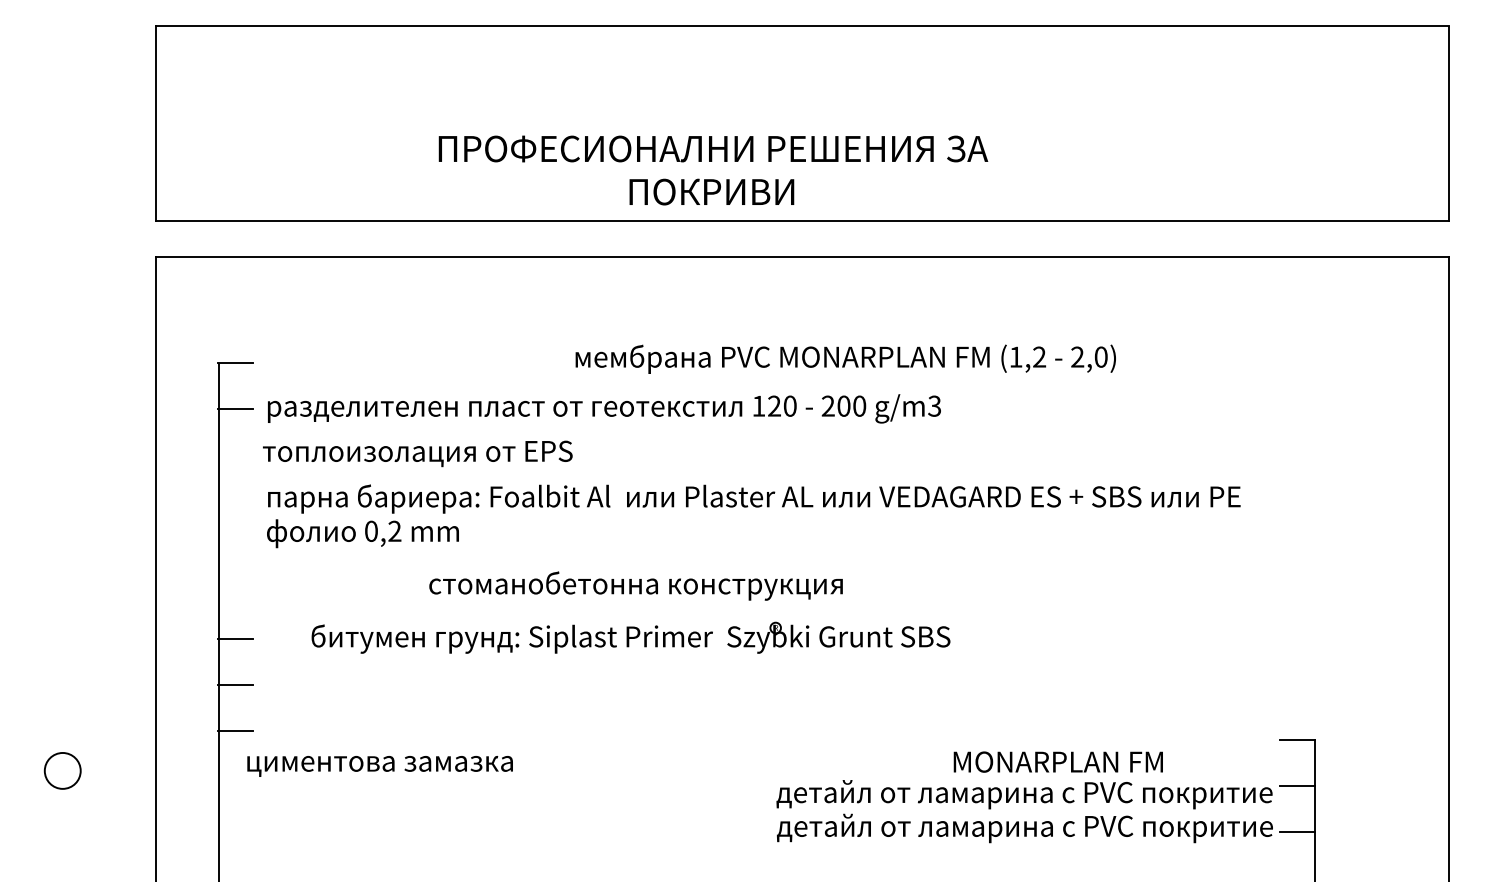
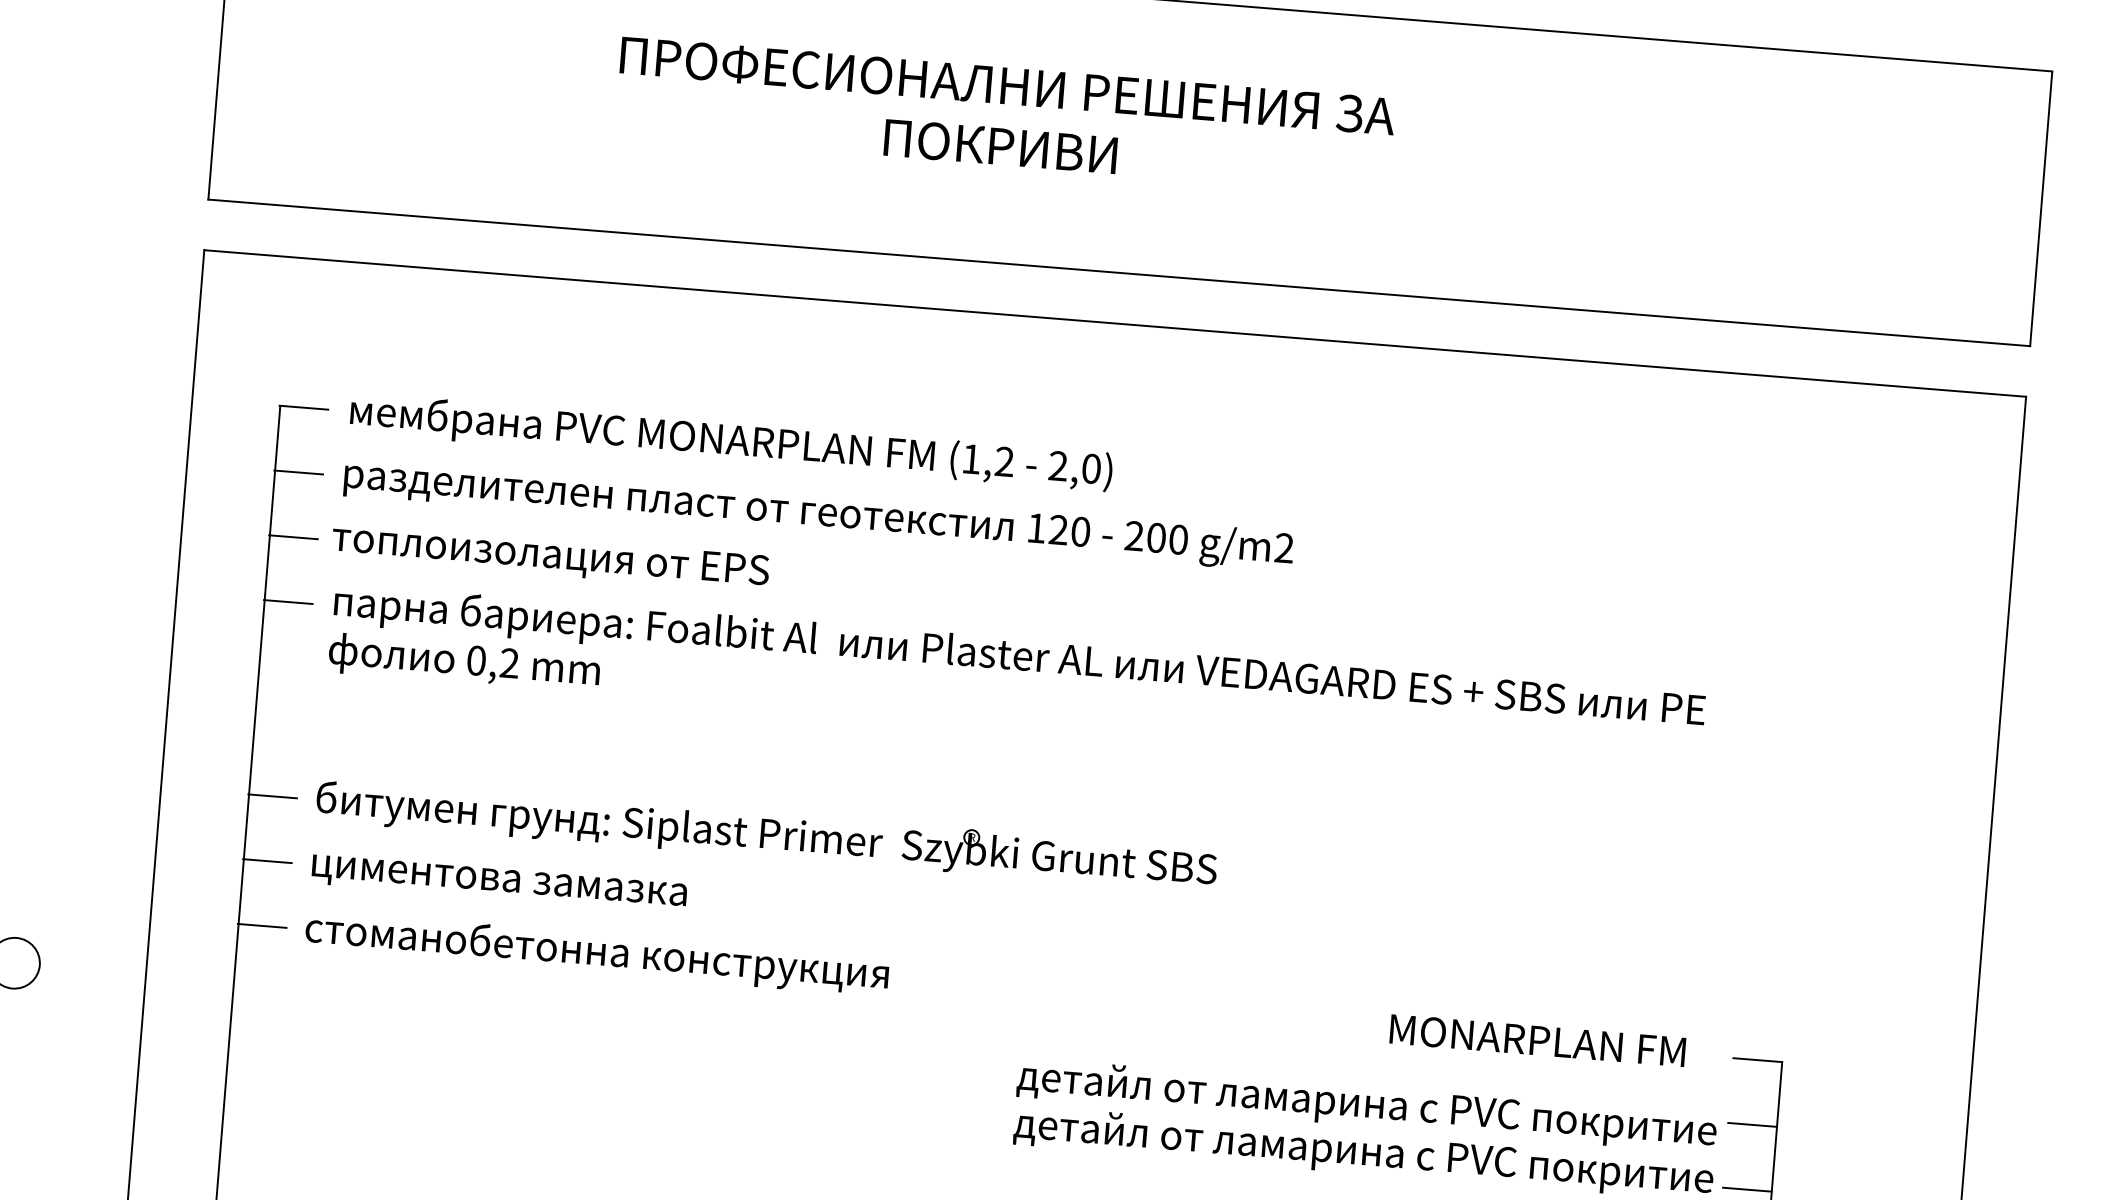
text: (713, 170) -> (1005, 116), moved
text: (845, 358) -> (731, 441), moved
text: (934, 406) -> (1284, 548), g/m3 -> g/m2
line: (235, 454) -> (293, 536), added
line: (235, 500) -> (288, 601), added
text: (635, 585) -> (596, 952), moved
part: (630, 637) -> (766, 834), moved
text: (1057, 761) -> (1536, 1039), moved
text: (379, 766) -> (498, 883), moved

